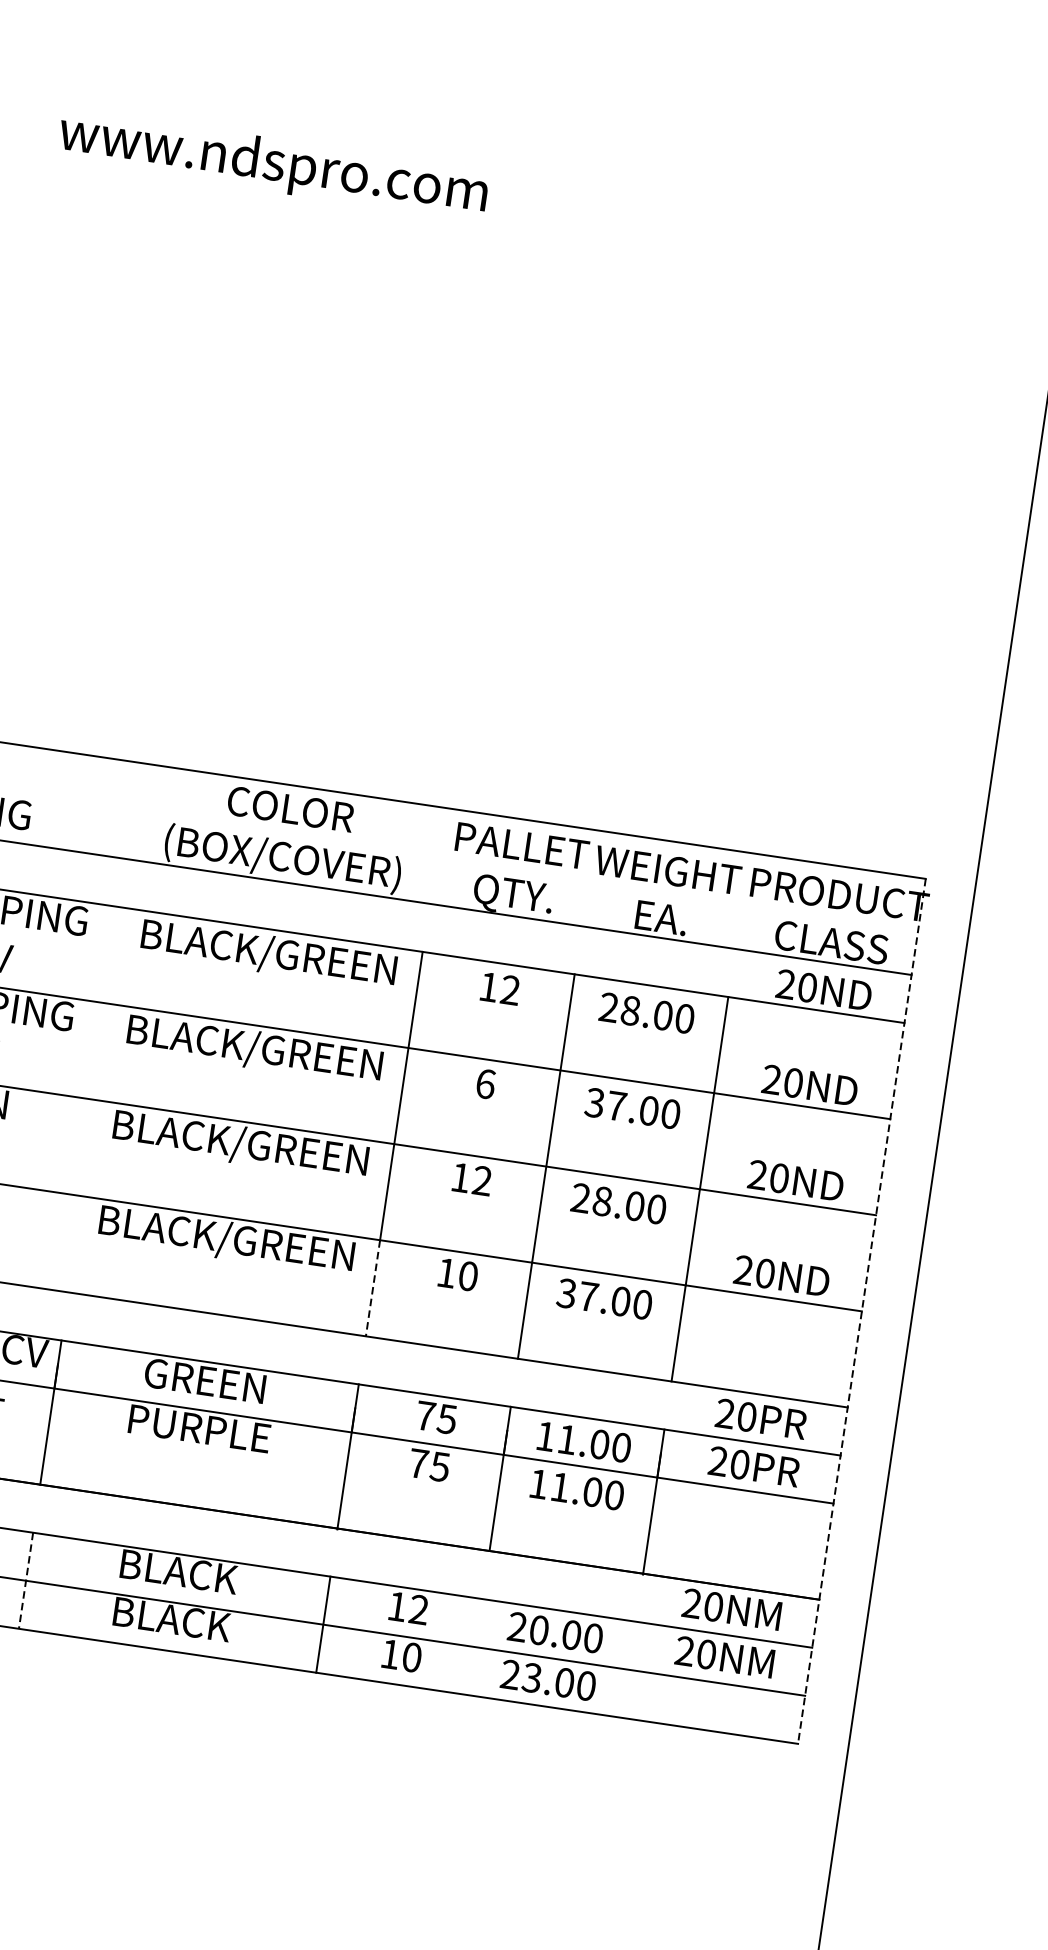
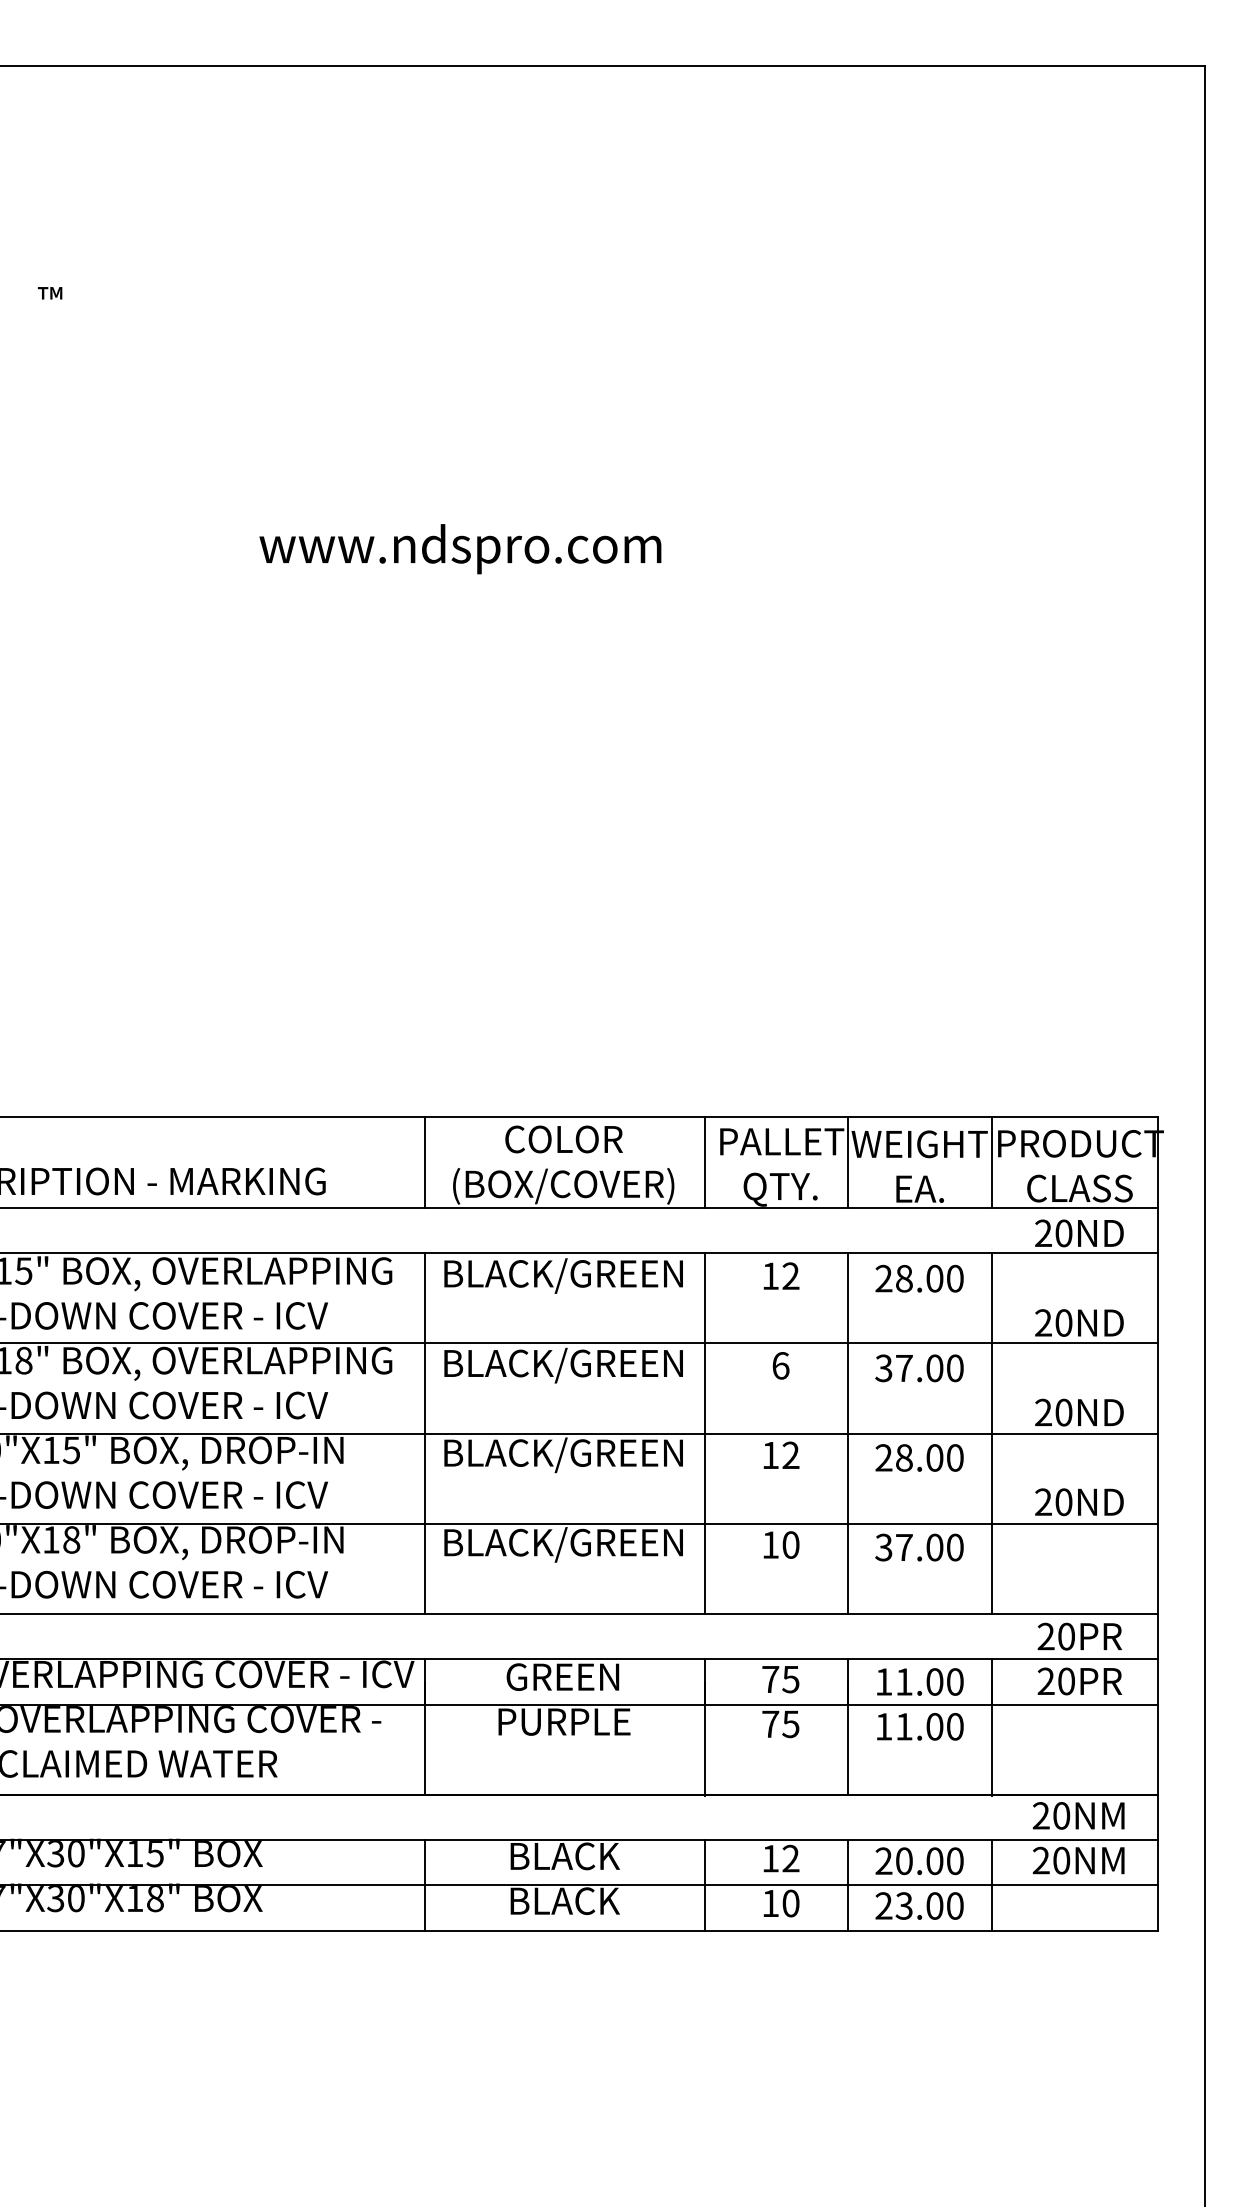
line: (139, 812) -> (425, 1162), added
line: (436, 855) -> (704, 1162), added
line: (588, 878) -> (847, 1162), added
line: (742, 901) -> (992, 1162), added
line: (97, 1100) -> (425, 1433), added
line: (372, 1288) -> (704, 1569), dashed -> solid
line: (861, 1310) -> (1157, 1523), dashed -> solid
line: (26, 1580) -> (425, 1885), dashed -> solid
line: (474, 1647) -> (847, 1885), added
line: (629, 1670) -> (992, 1885), added

